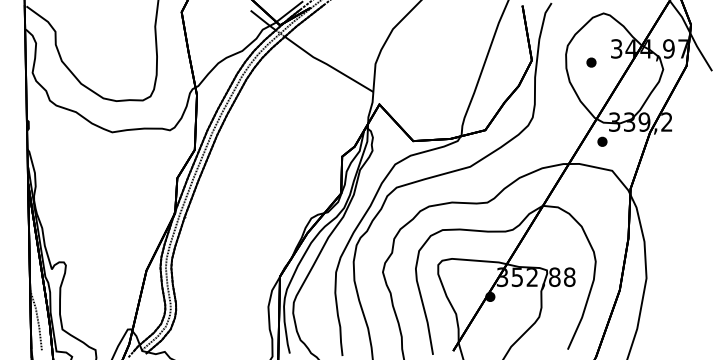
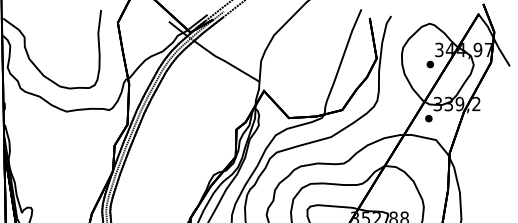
part: (591, 62) -> (430, 64), moved

